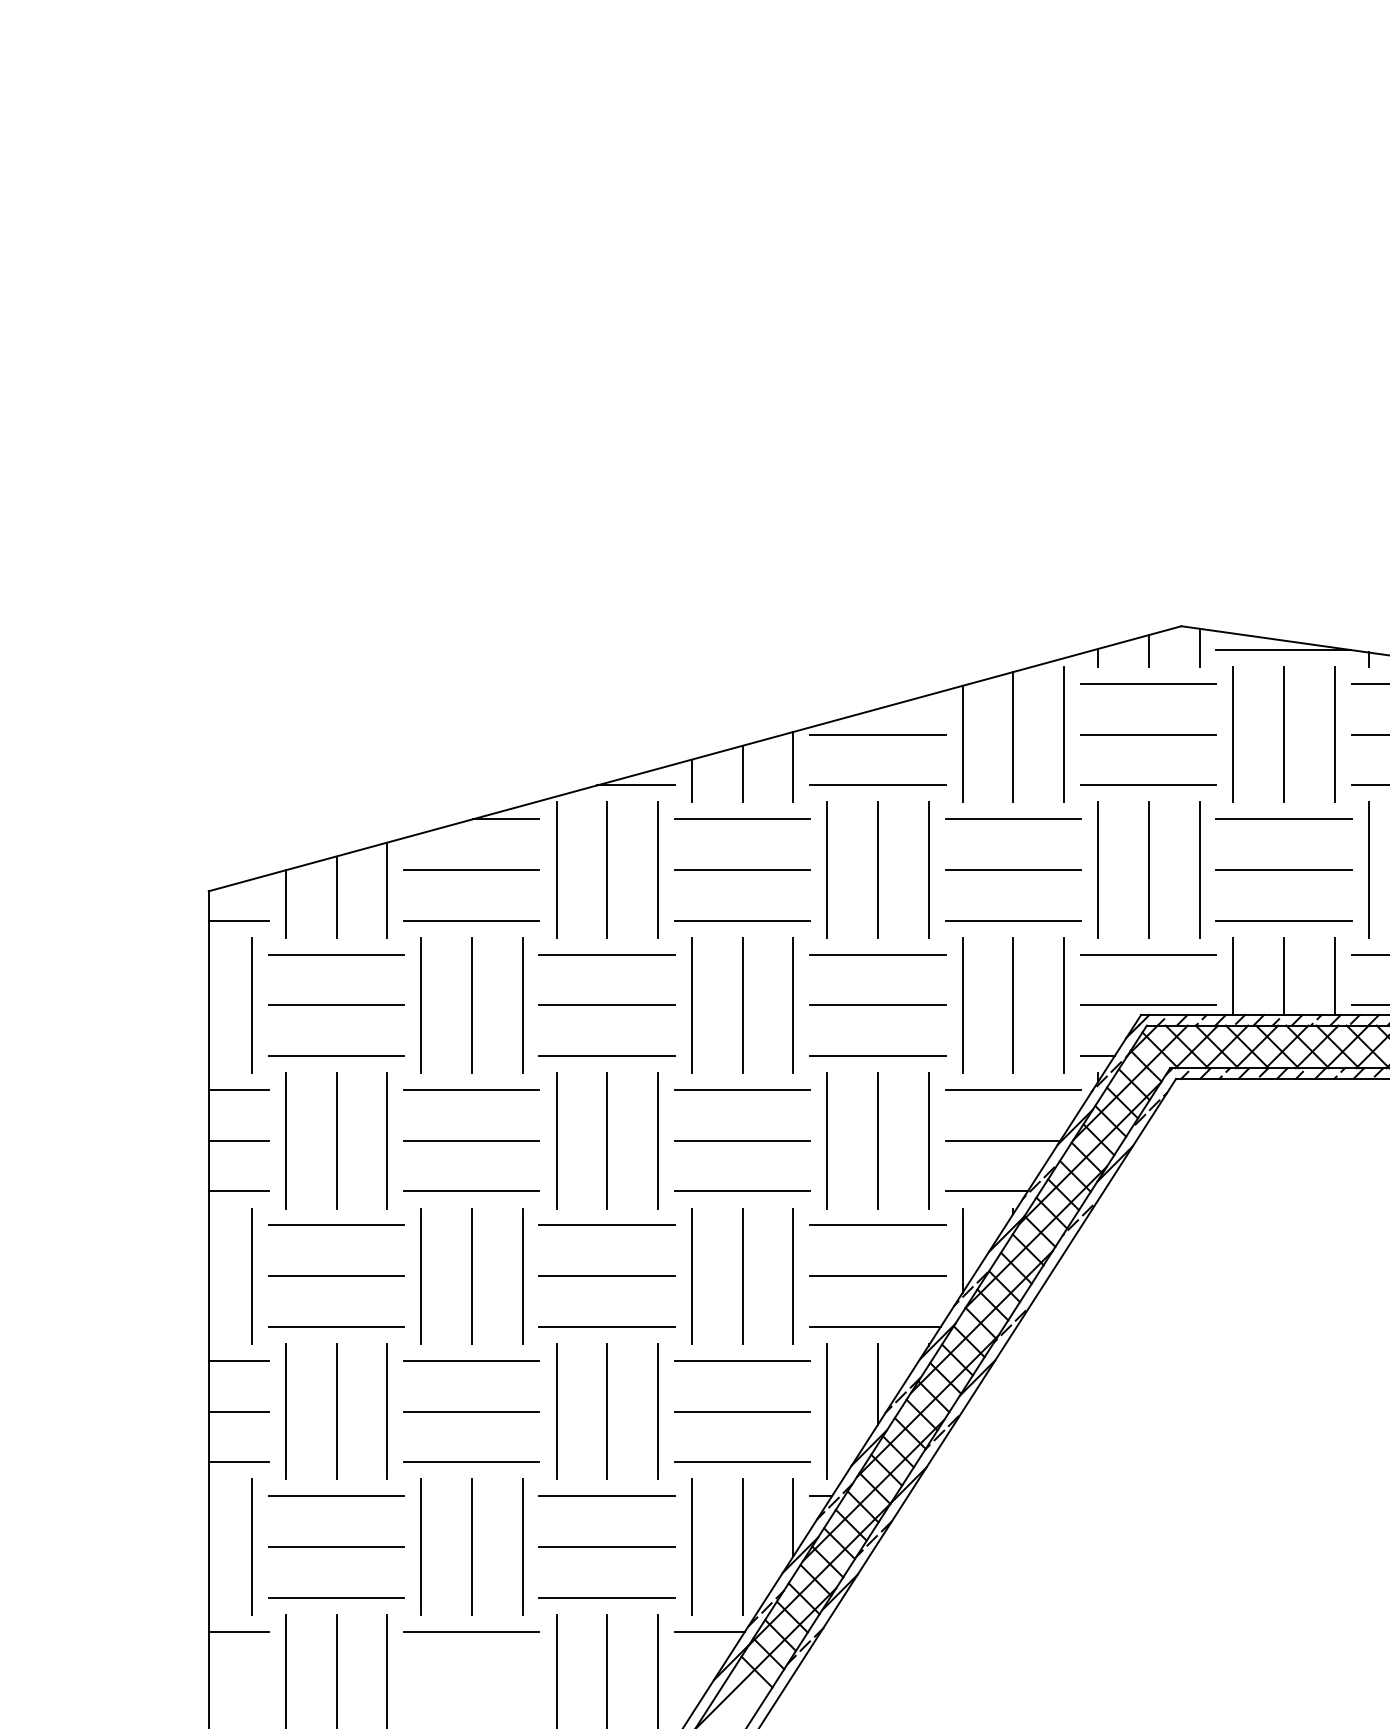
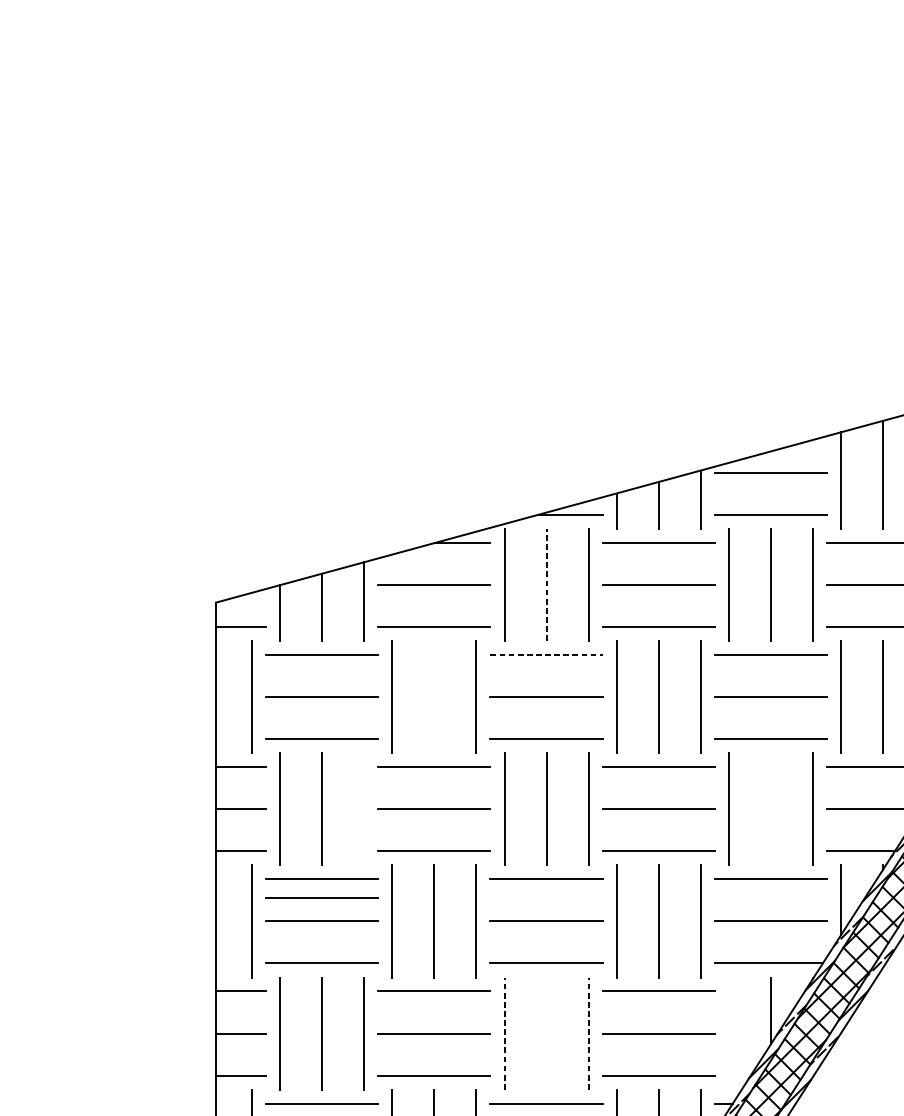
line: (607, 870) -> (546, 585), solid -> dashed
line: (607, 954) -> (546, 654), solid -> dashed
line: (471, 1005) -> (434, 697), removed
line: (387, 1140) -> (364, 809), removed
line: (878, 1140) -> (771, 809), removed
line: (336, 1246) -> (322, 896), added
line: (556, 1411) -> (504, 1033), solid -> dashed
line: (607, 1411) -> (546, 1033), removed
line: (658, 1411) -> (588, 1033), solid -> dashed
line: (827, 1411) -> (729, 1033), removed

